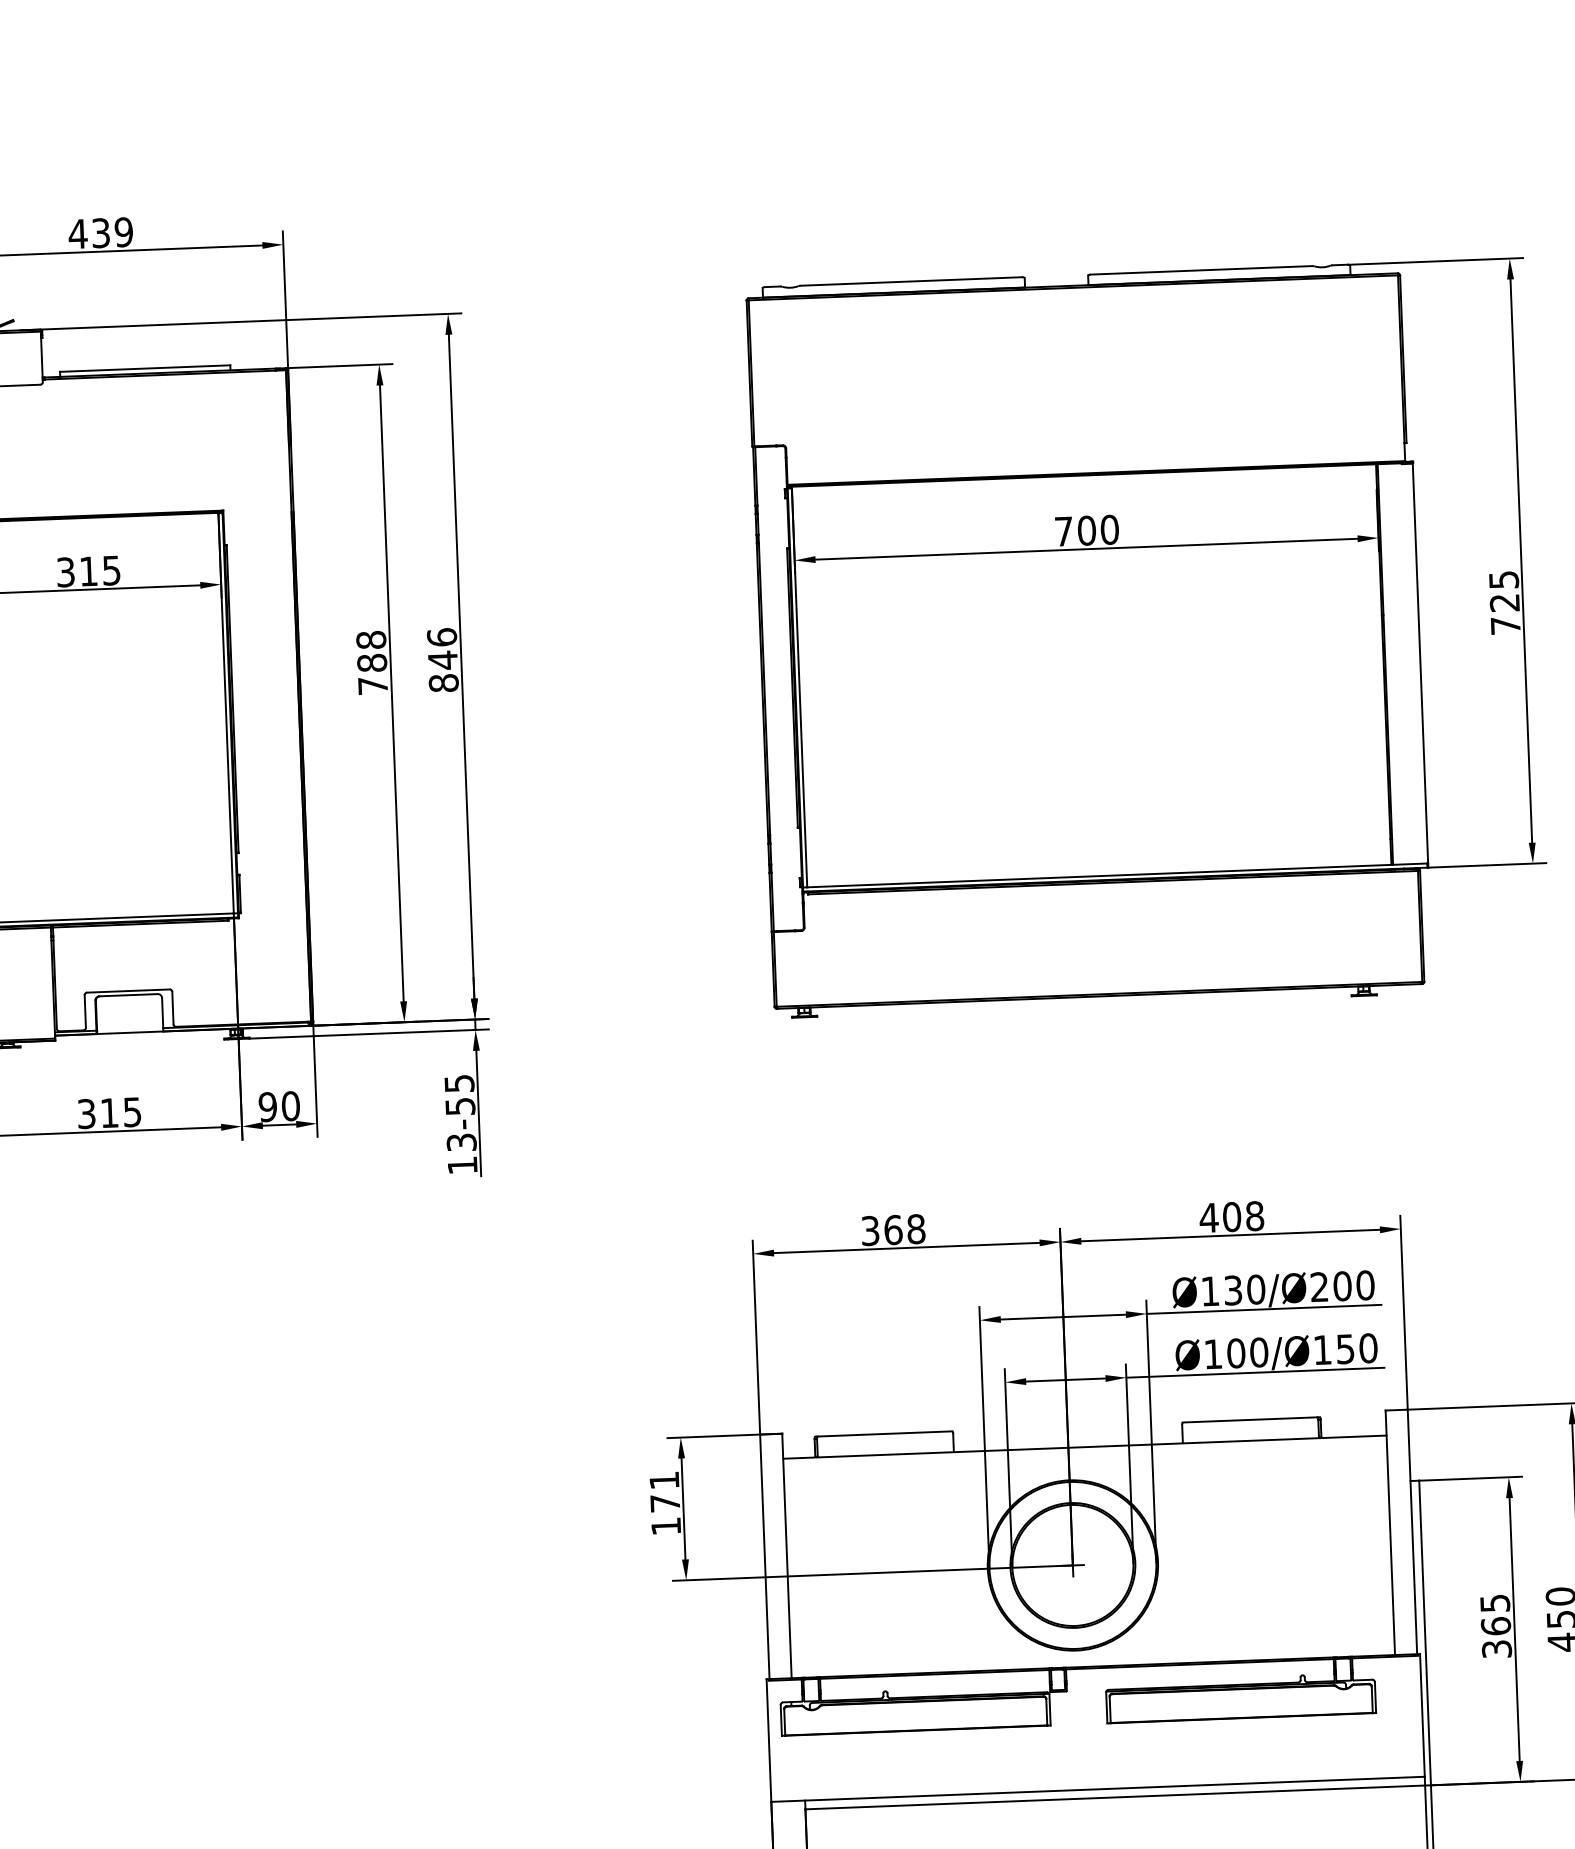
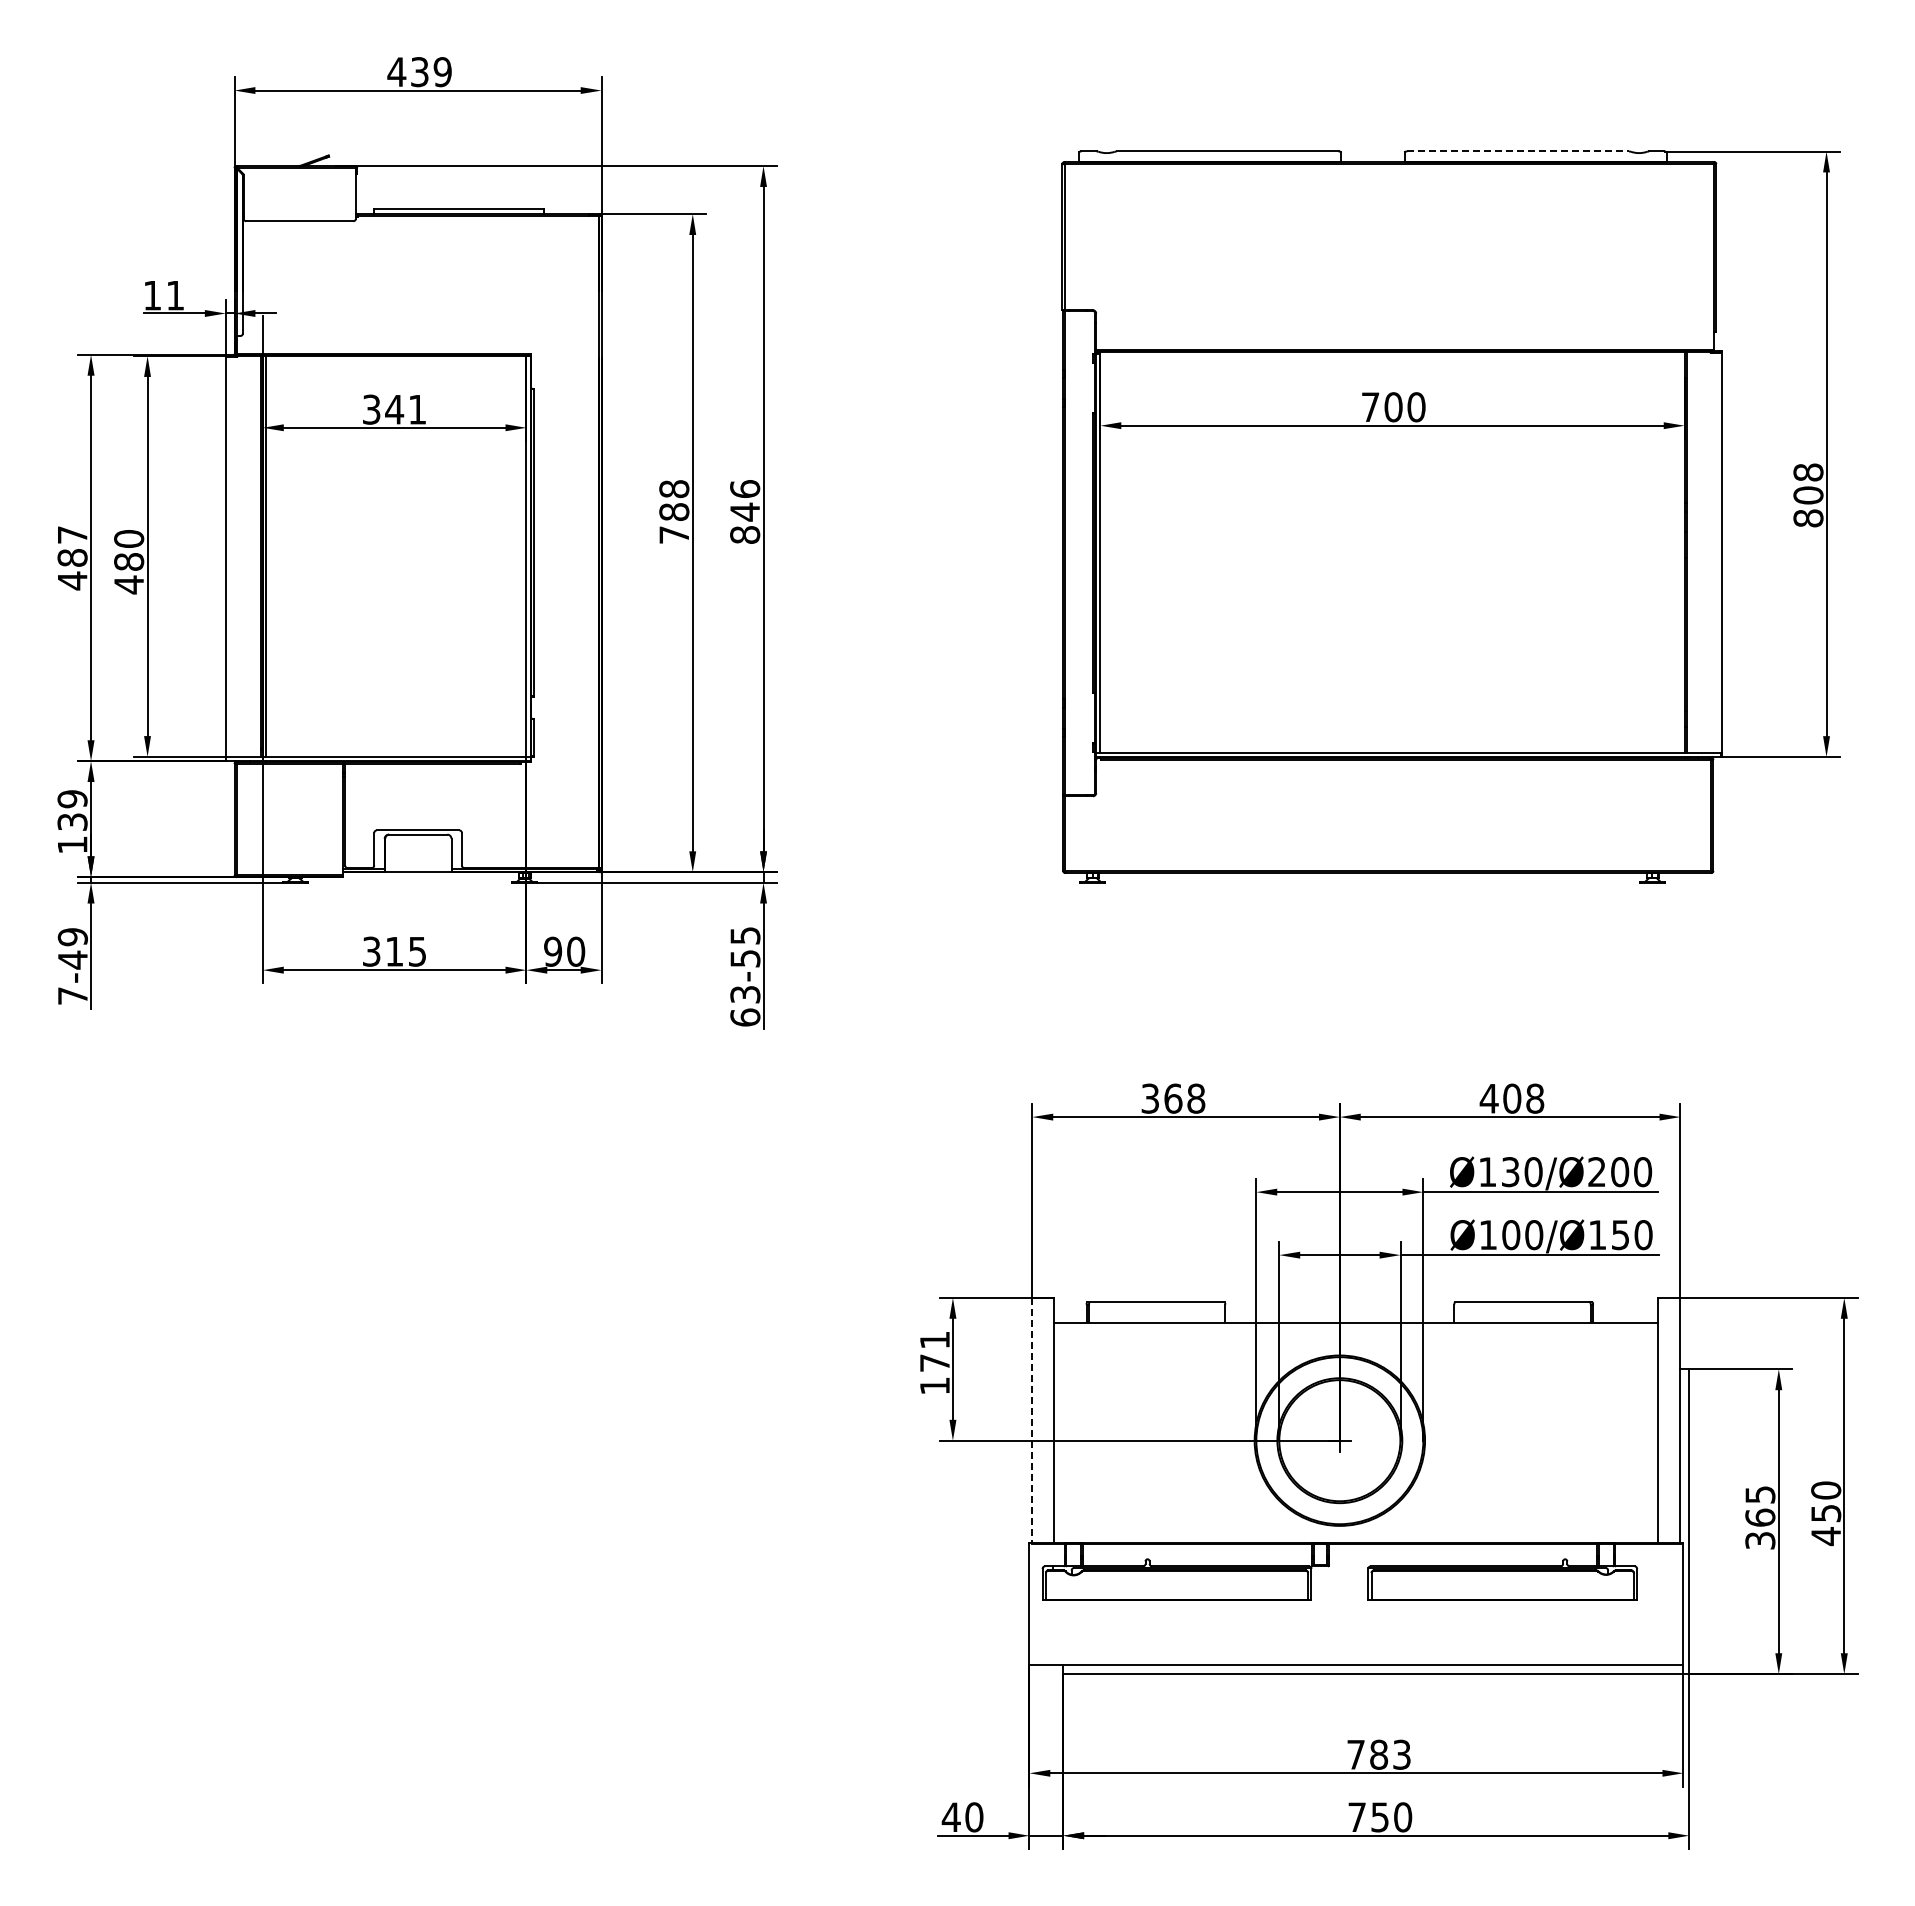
line: (1201, 270) -> (1518, 151), solid -> dashed
text: (99, 570) -> (405, 409), 315 -> 341
text: (1504, 602) -> (1808, 495), 725 -> 808
text: (462, 1165) -> (745, 1017), 13-55 -> 63-55
line: (764, 1557) -> (1032, 1420), solid -> dashed

